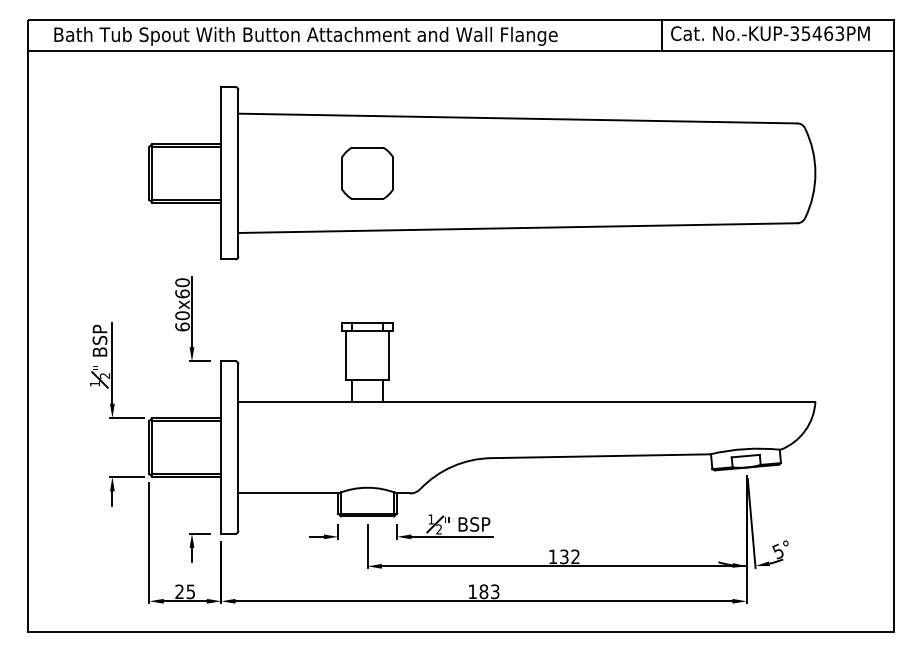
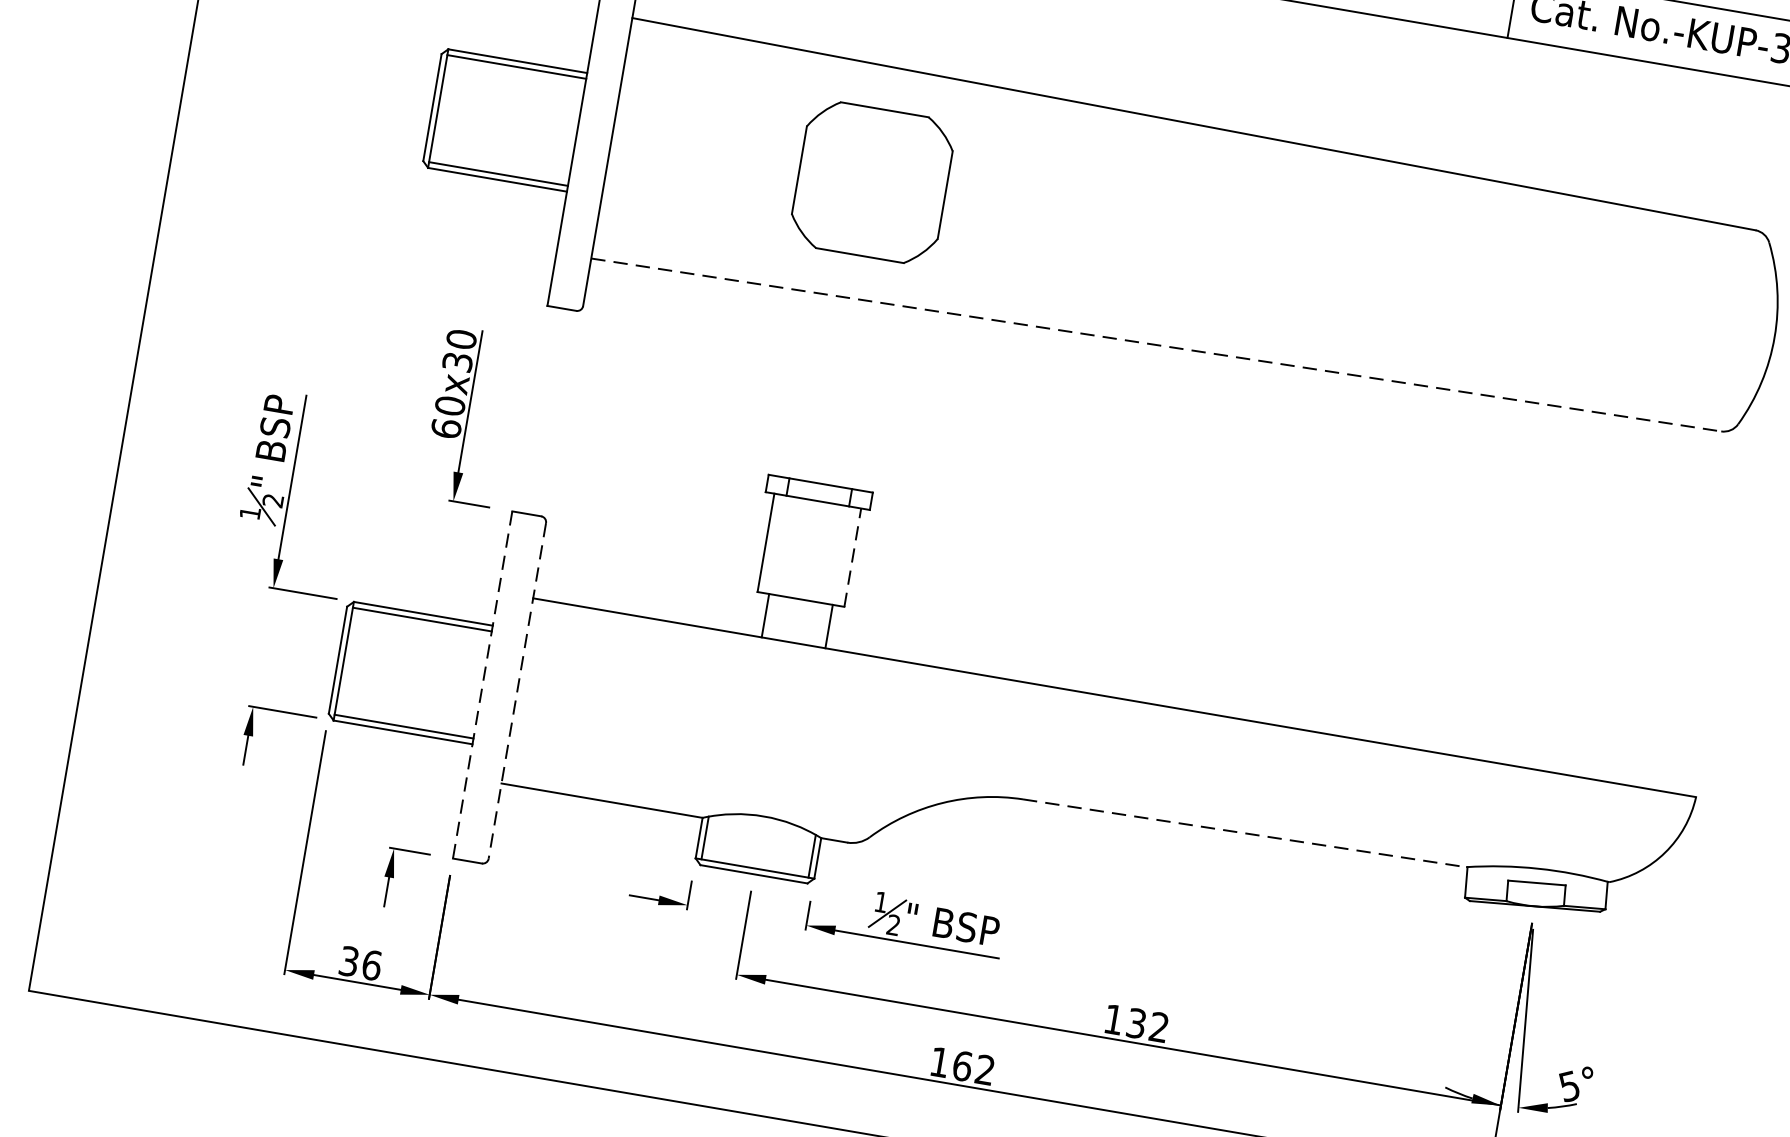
part: (367, 173) -> (871, 183), size x1.4
line: (517, 228) -> (1155, 345), solid -> dashed
text: (182, 293) -> (457, 361), 60x60 -> 60x30
line: (389, 355) -> (853, 557), solid -> dashed
line: (221, 448) -> (482, 687), solid -> dashed
line: (238, 448) -> (517, 692), solid -> dashed
line: (600, 456) -> (1244, 833), solid -> dashed
text: (185, 591) -> (361, 962), 25 -> 36
text: (489, 591) -> (973, 1067), 183 -> 162

